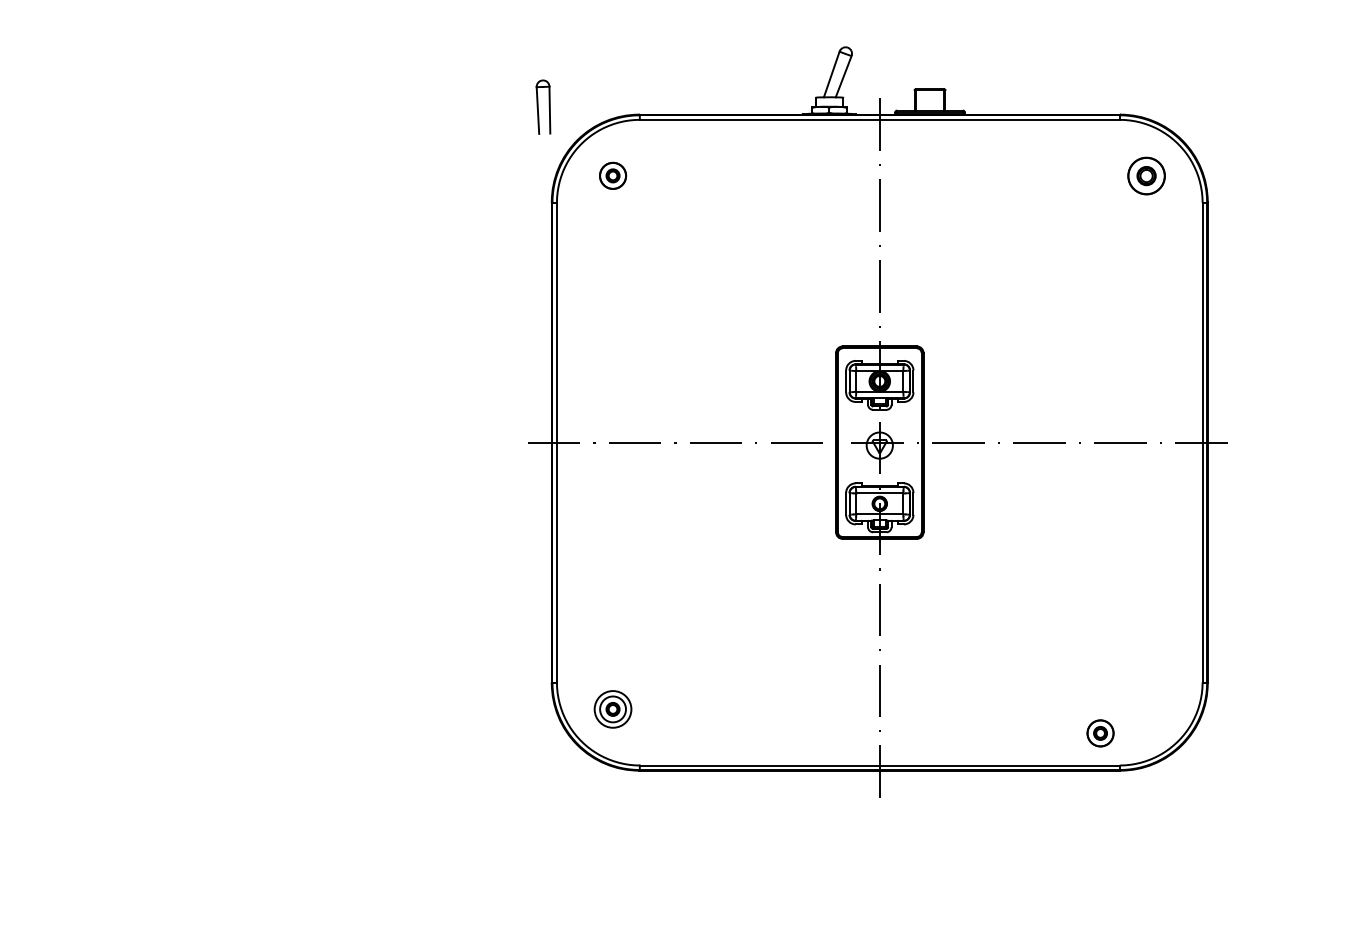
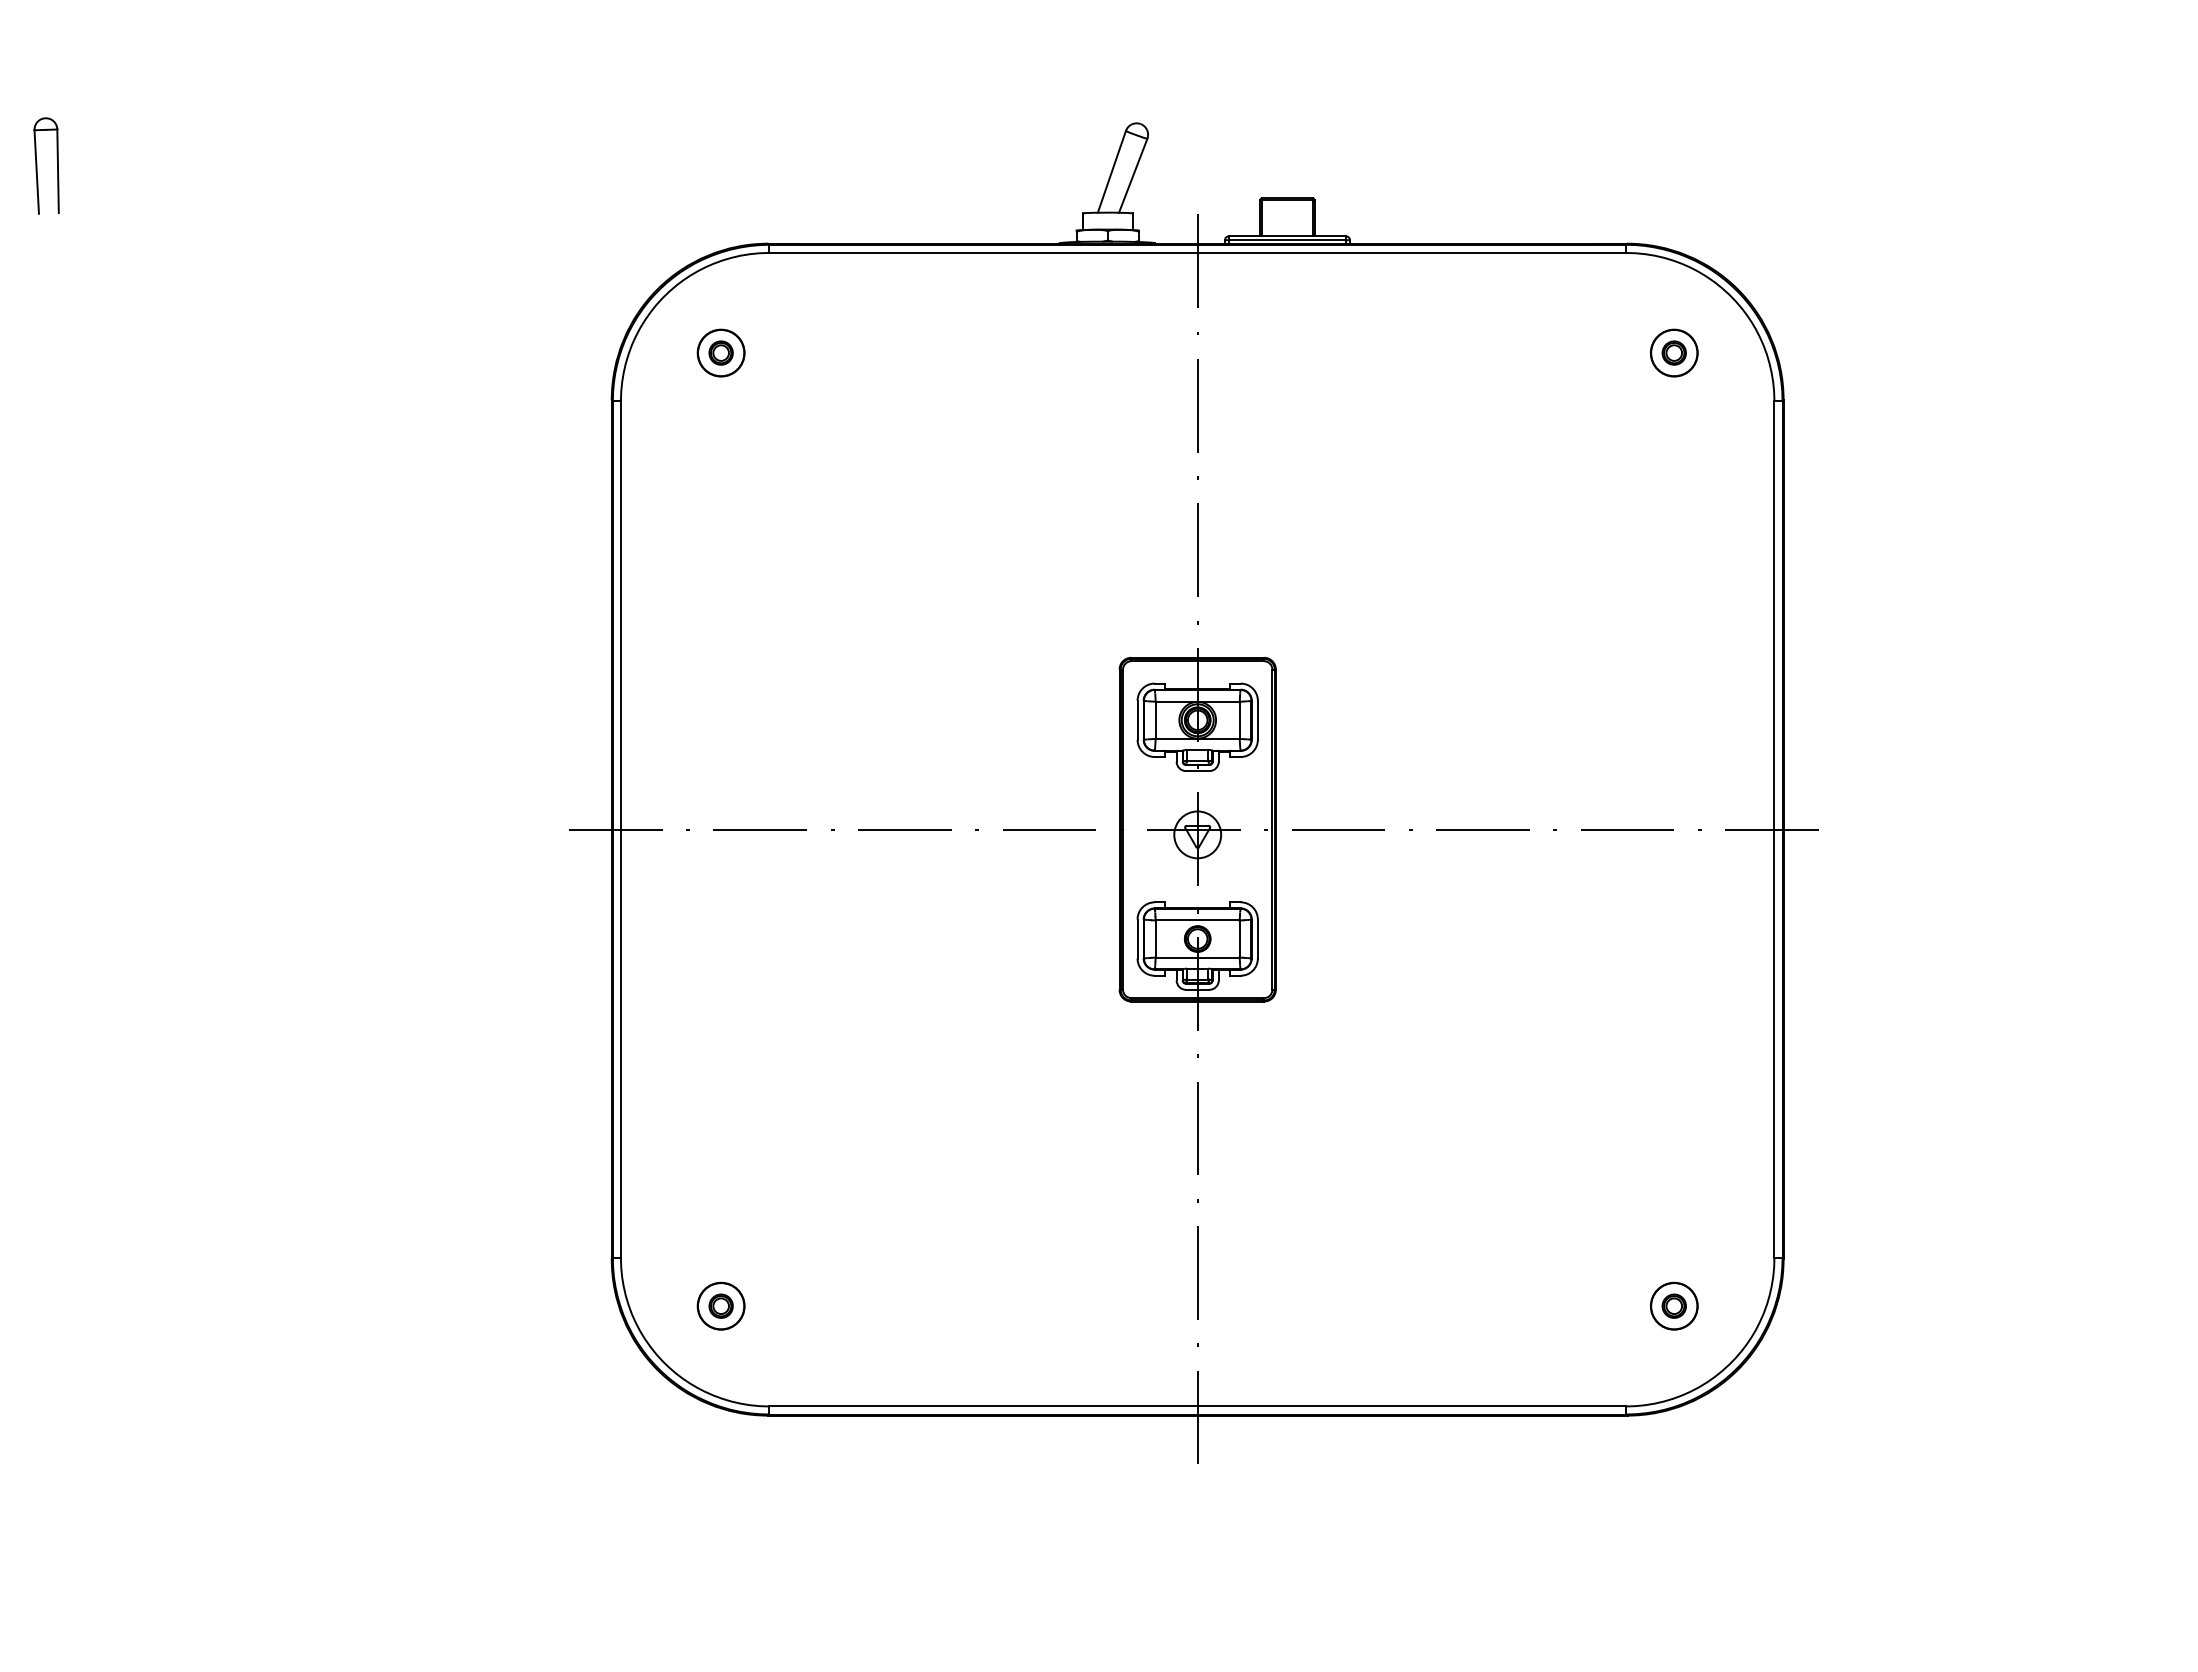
part: (543, 106) -> (46, 164), moved
part: (1146, 175) -> (1674, 352), size x0.71
circle: (612, 709) -> (720, 1306), size x0.71
part: (1100, 733) -> (1674, 1306), moved

